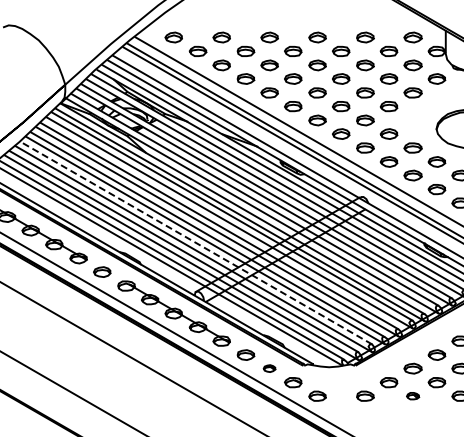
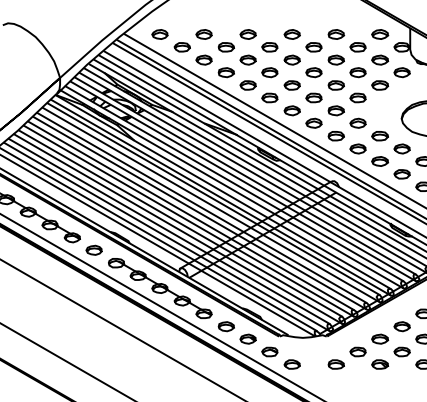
line: (195, 242) -> (179, 223), dashed -> solid
part: (269, 368) -> (248, 339), size x1.43
part: (412, 395) -> (379, 363), size x1.43

